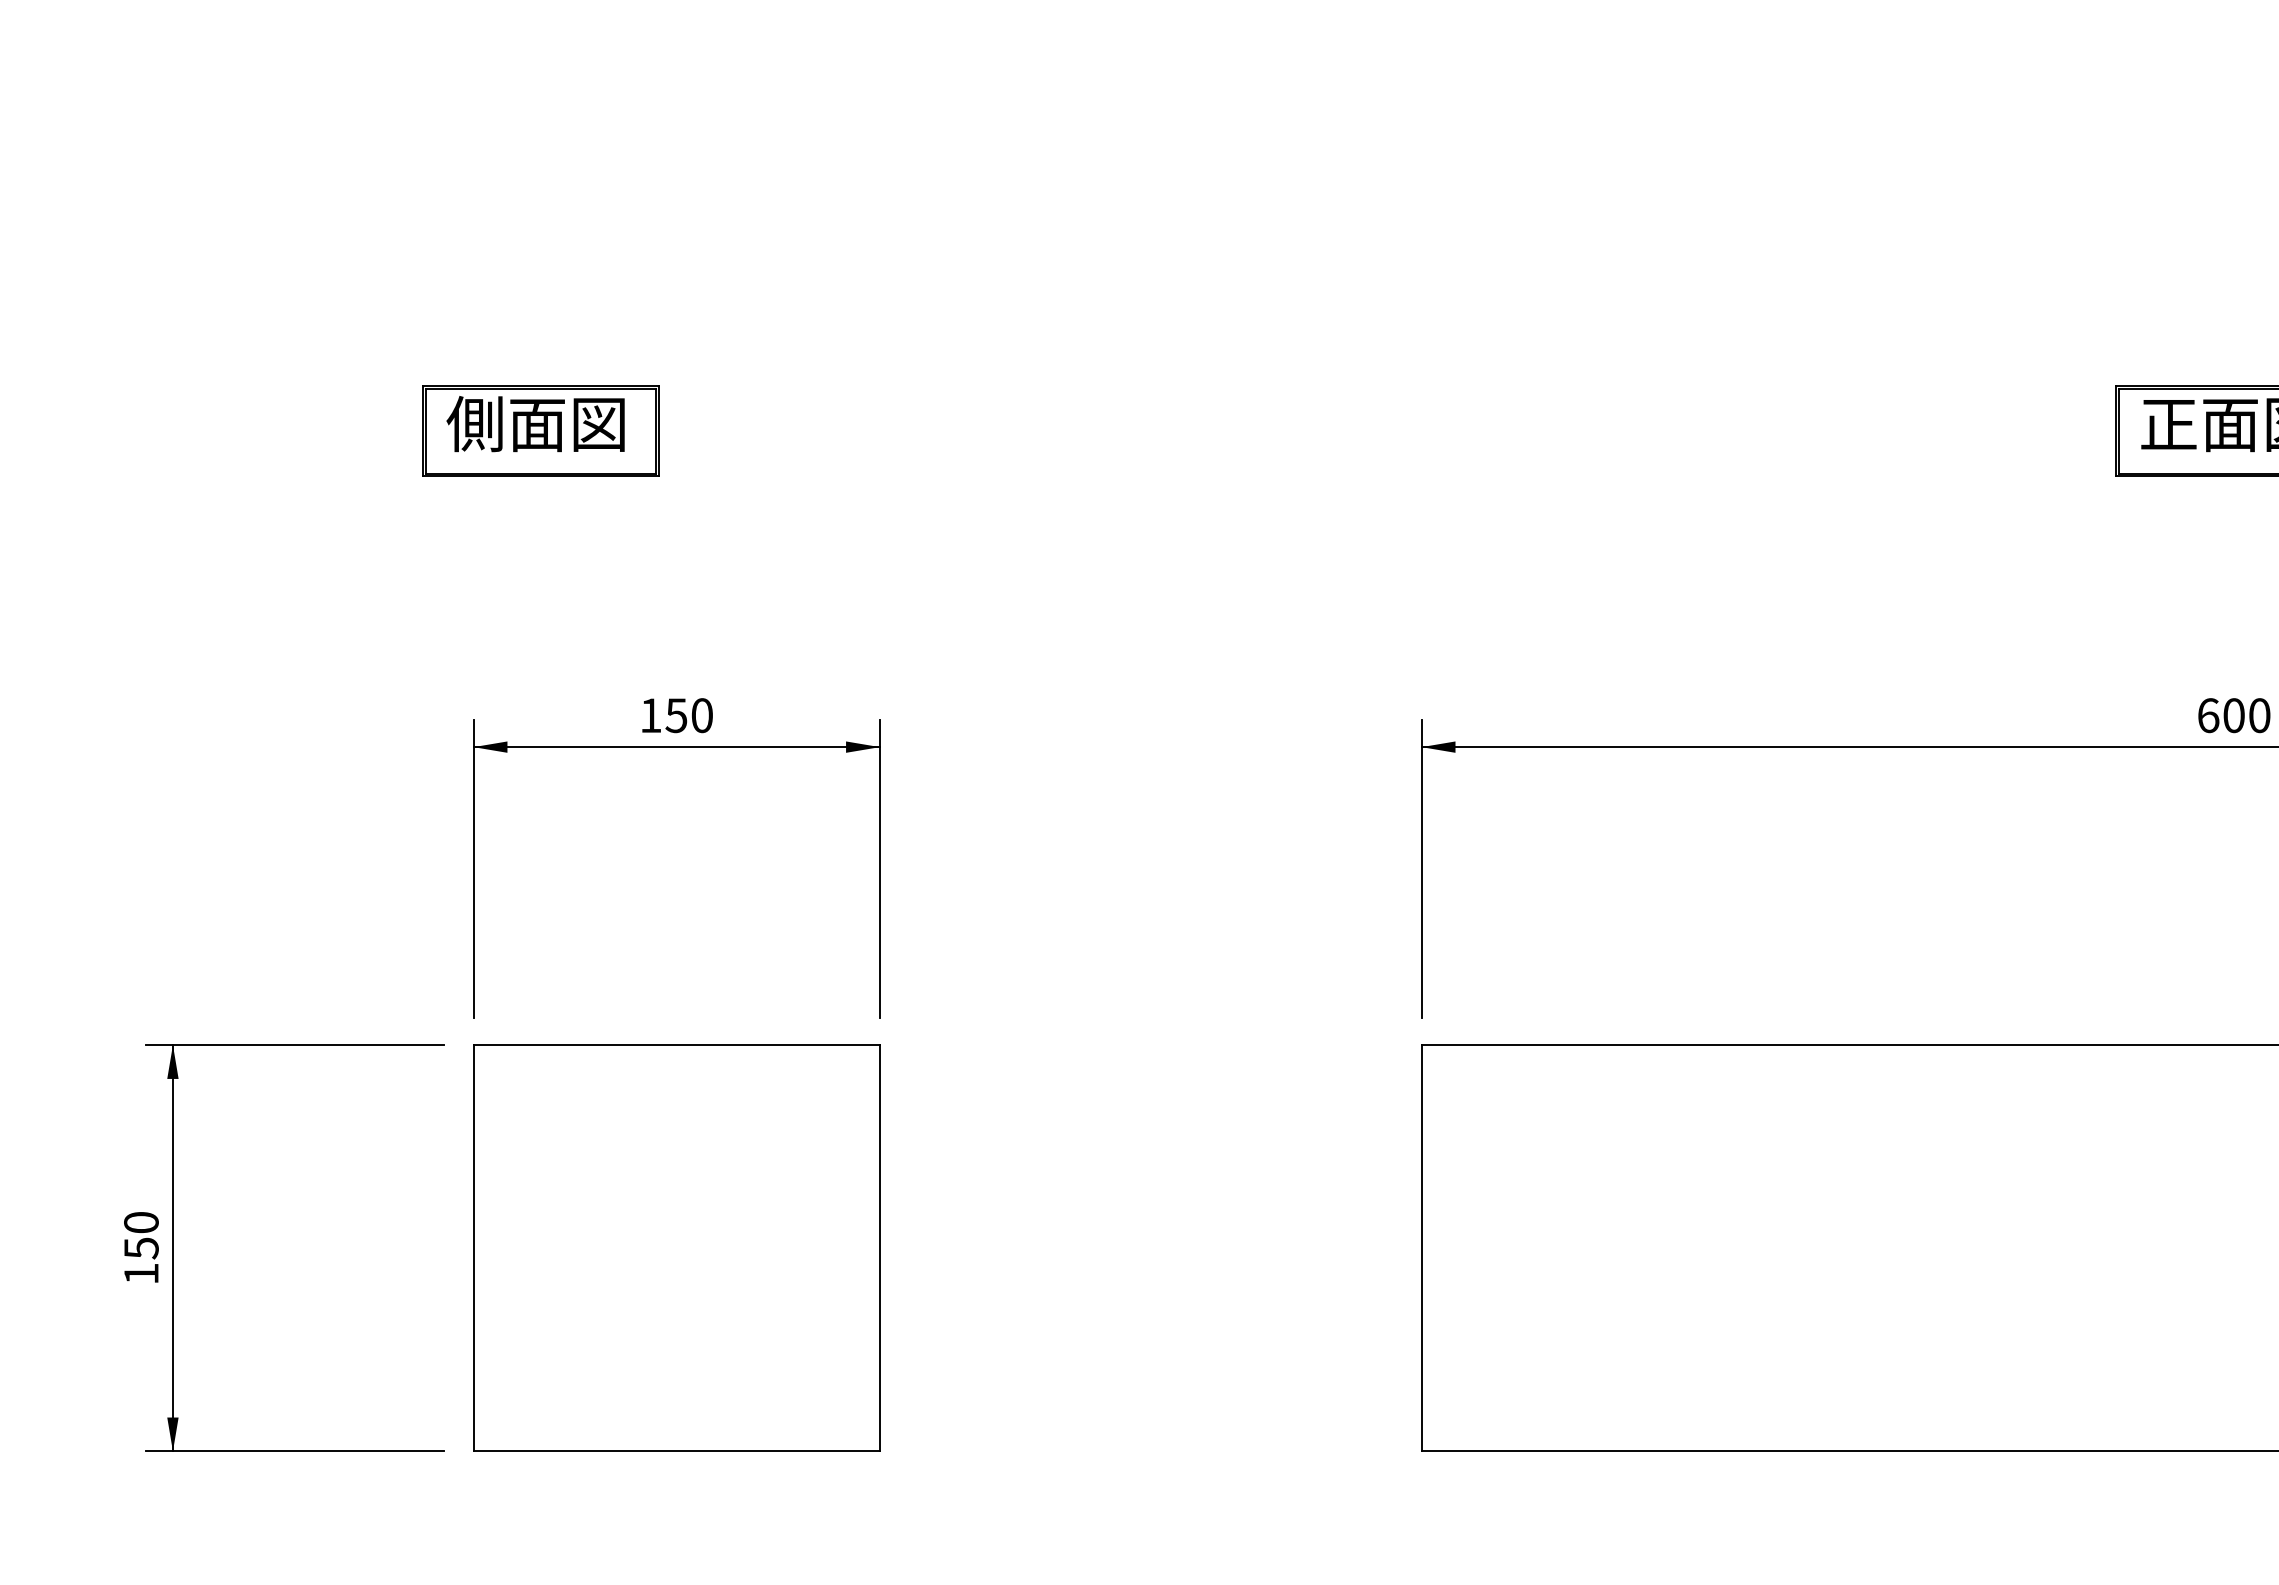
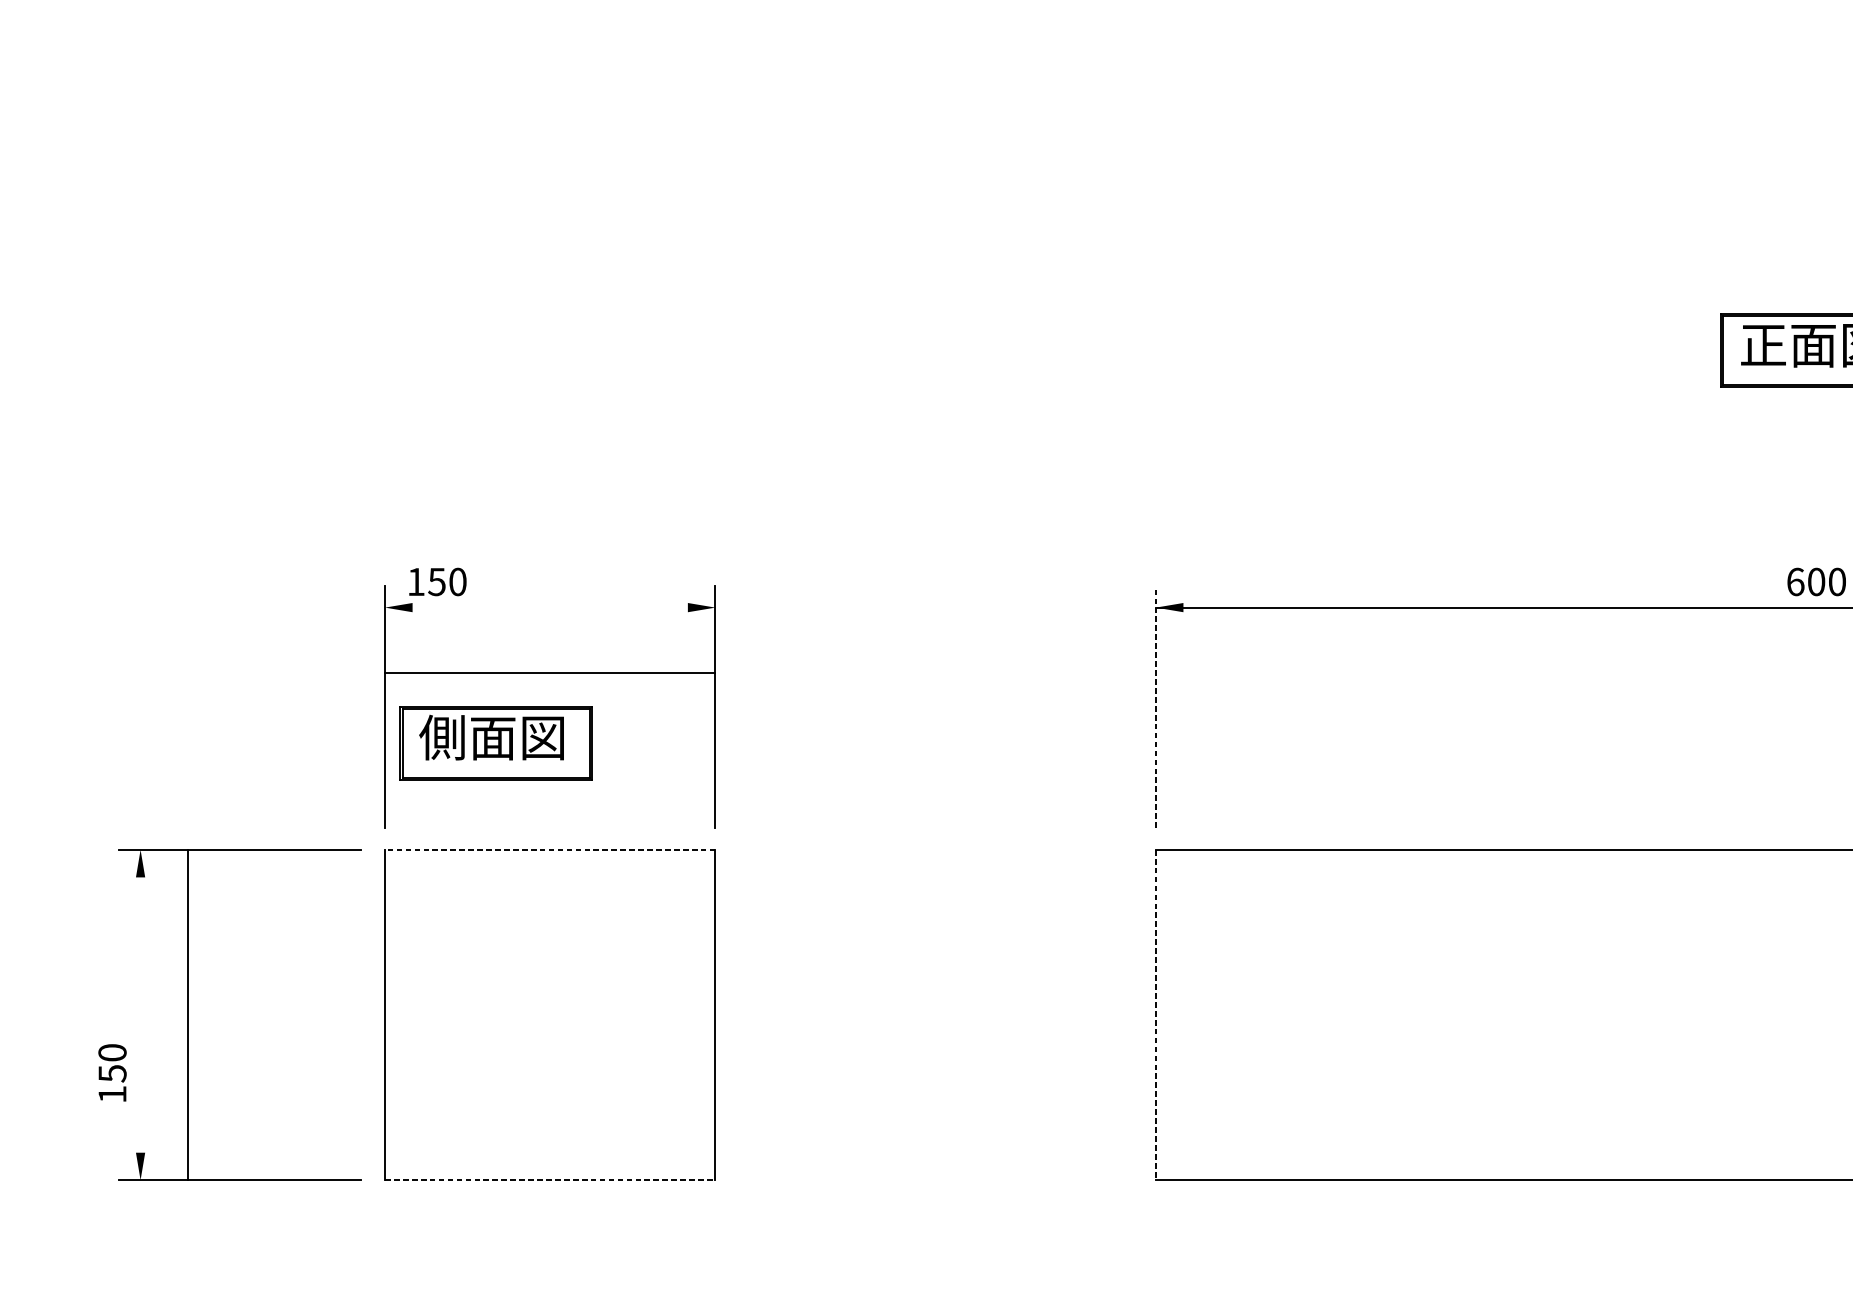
part: (540, 430) -> (495, 742), moved
text: (677, 715) -> (437, 581), moved
line: (676, 747) -> (550, 672), moved
line: (1421, 869) -> (1155, 707), solid -> dashed
line: (676, 1045) -> (550, 850), solid -> dashed
text: (141, 1247) -> (112, 1073), moved
line: (172, 1248) -> (187, 1015), moved
line: (1421, 1248) -> (1155, 1015), solid -> dashed
line: (677, 1451) -> (550, 1180), solid -> dashed

